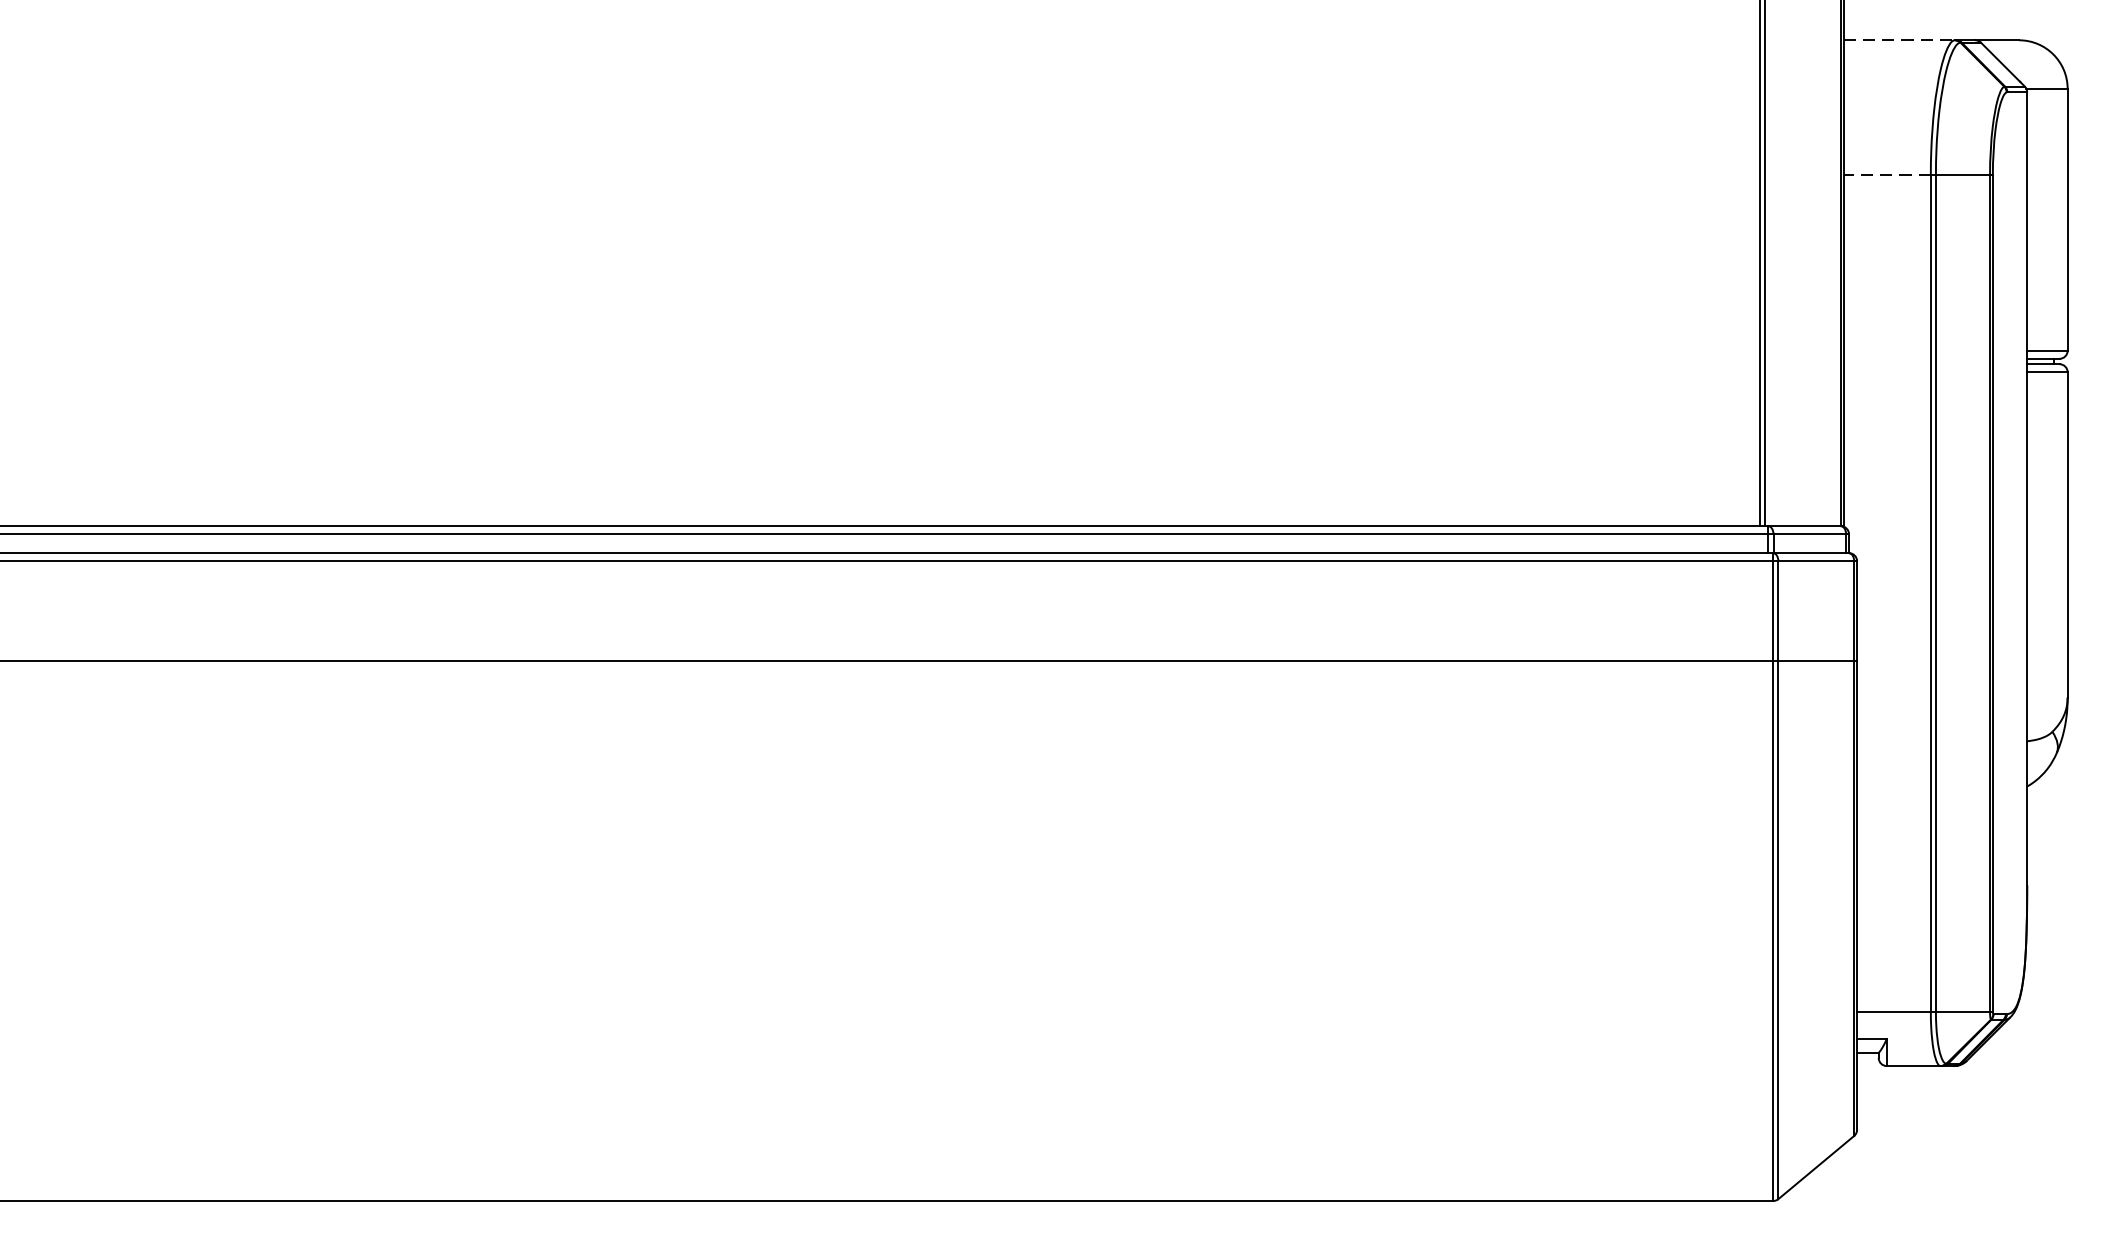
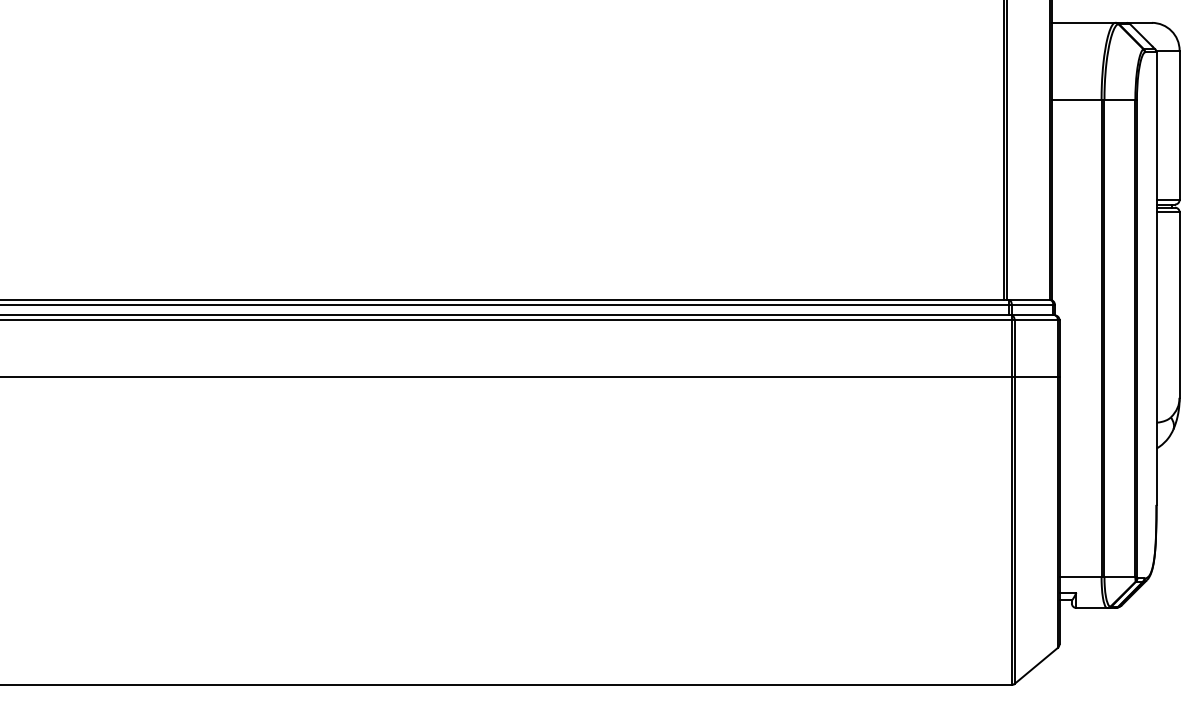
line: (1899, 39) -> (1083, 22), dashed -> solid
line: (1886, 174) -> (1076, 99), dashed -> solid

